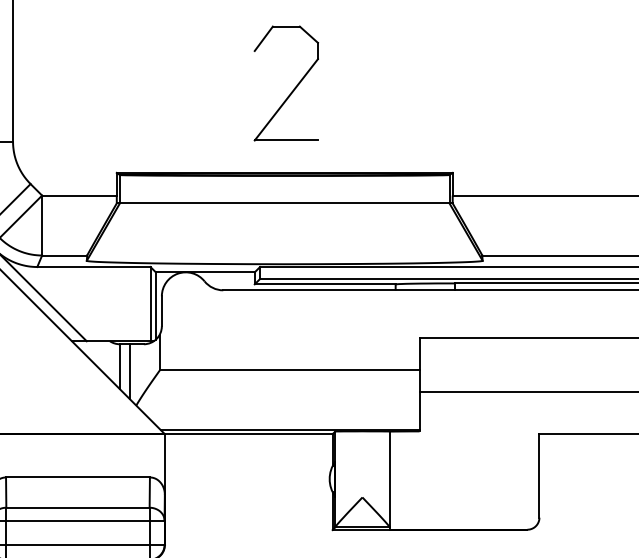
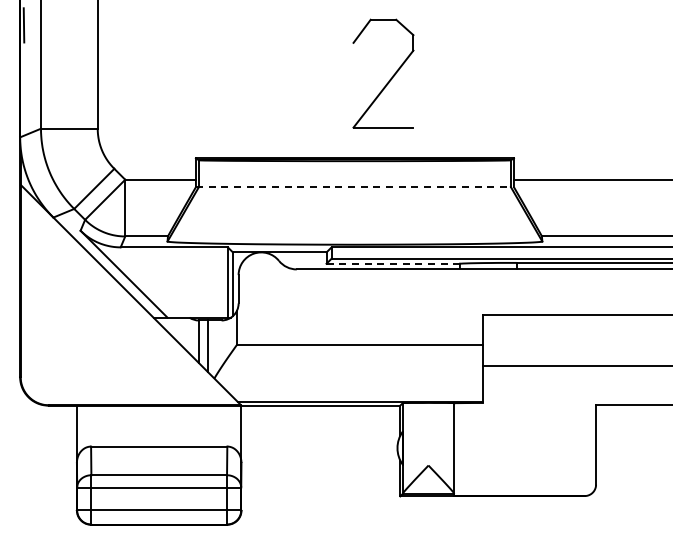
part: (292, 89) -> (389, 79), moved
line: (285, 203) -> (355, 187), solid -> dashed
line: (325, 284) -> (393, 263), solid -> dashed

